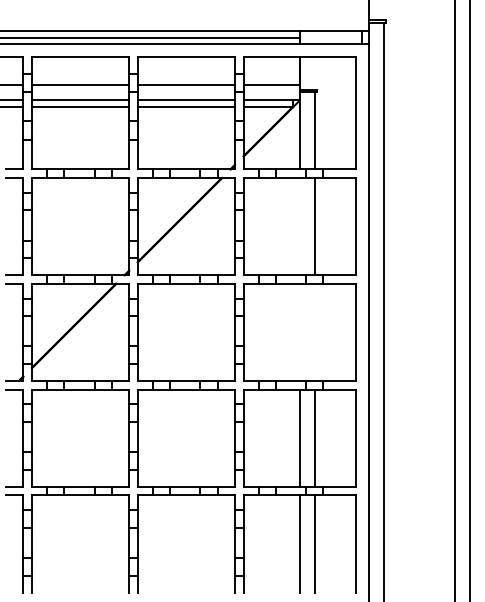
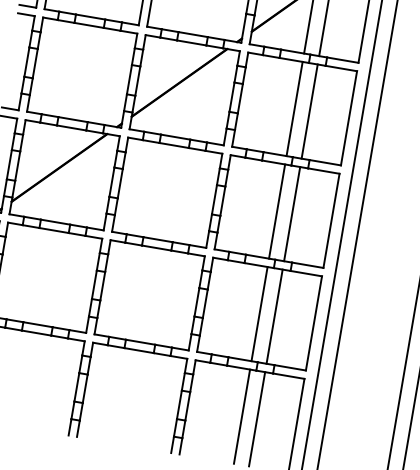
line: (299, 226) -> (294, 108), added
line: (299, 331) -> (277, 210), added
line: (315, 331) -> (292, 213), added

